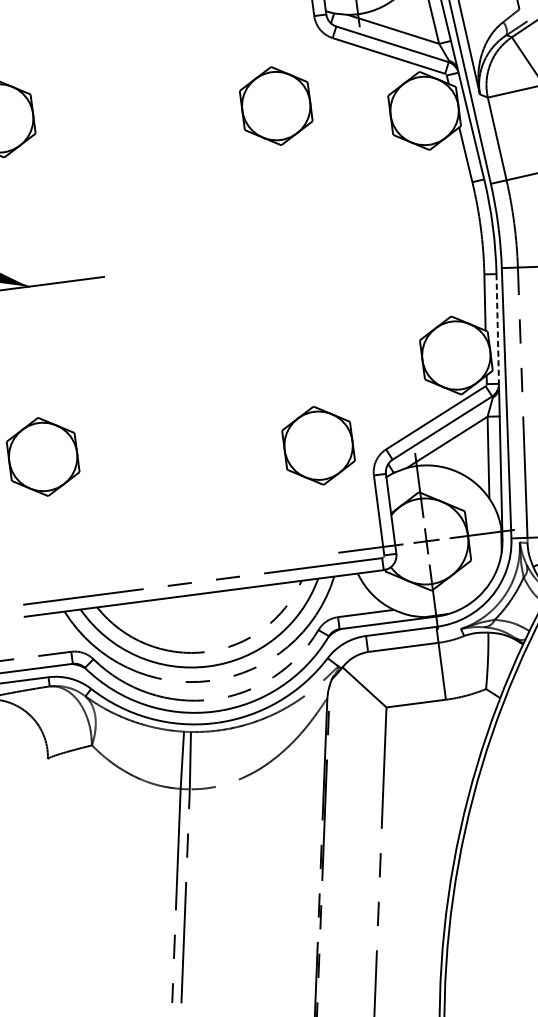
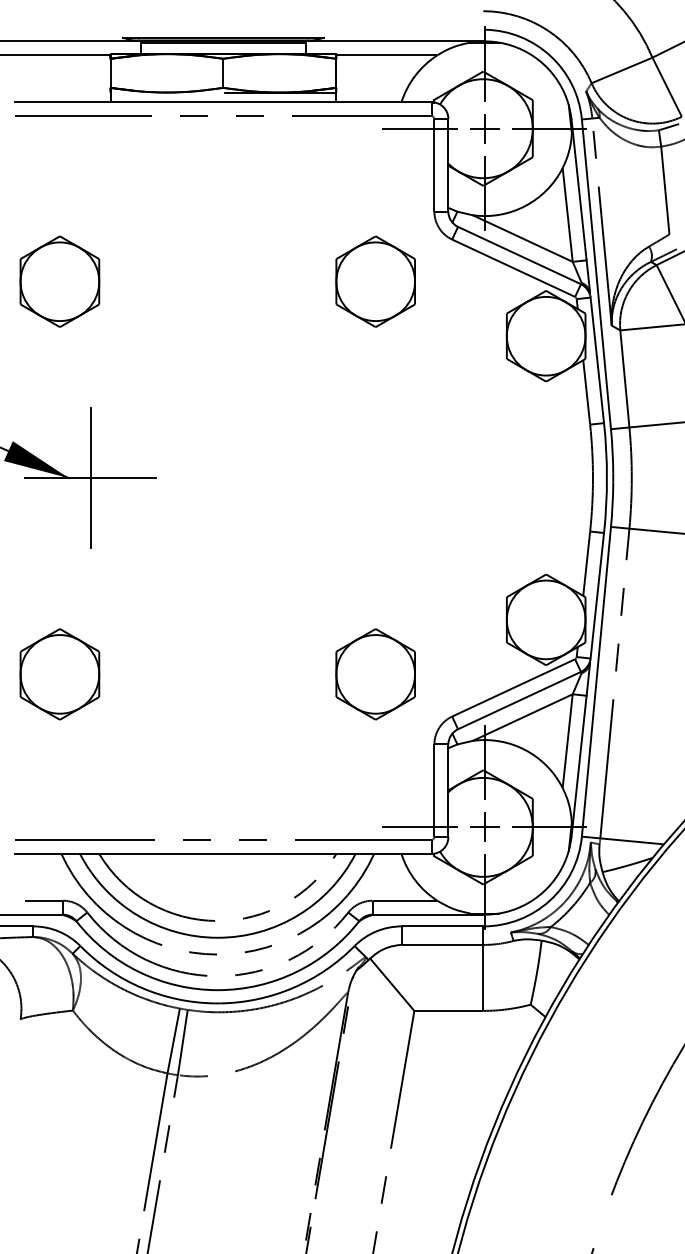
part: (276, 105) -> (375, 281), moved
line: (47, 283) -> (90, 477), added
line: (497, 329) -> (597, 596), dashed -> solid
part: (318, 445) -> (375, 674), moved

